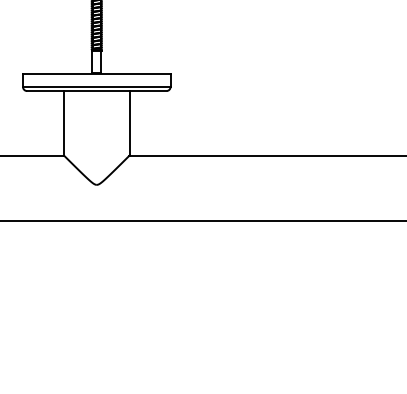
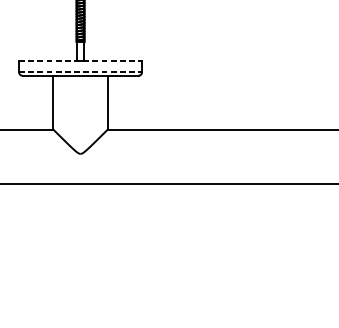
line: (96, 73) -> (80, 61), solid -> dashed
line: (96, 86) -> (80, 71), solid -> dashed

